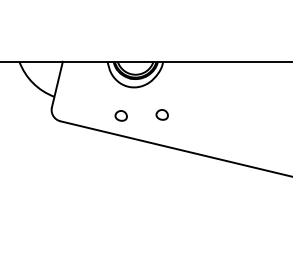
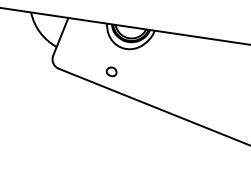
part: (161, 114) -> (146, 75), removed

